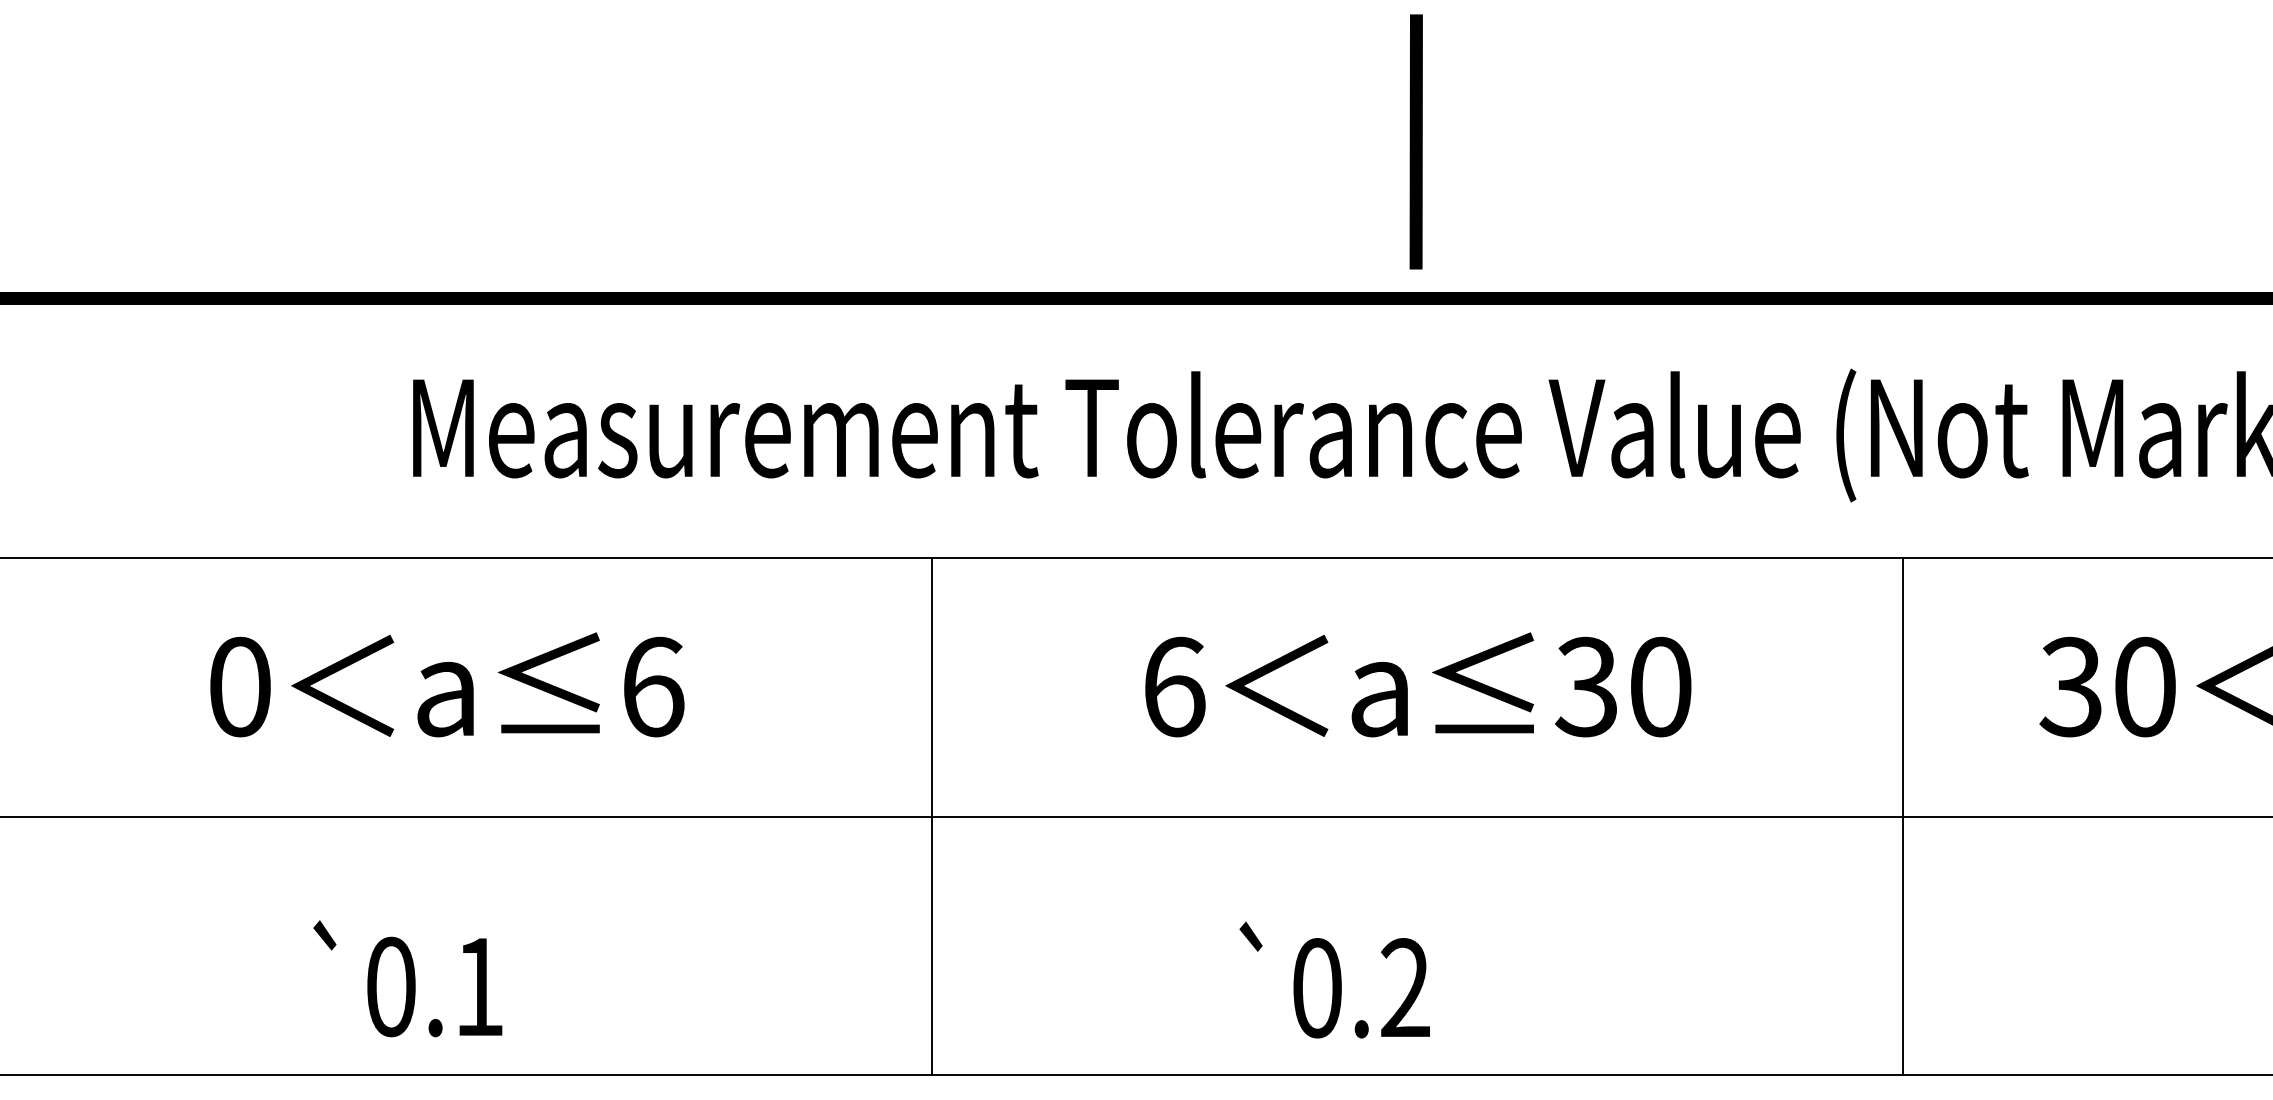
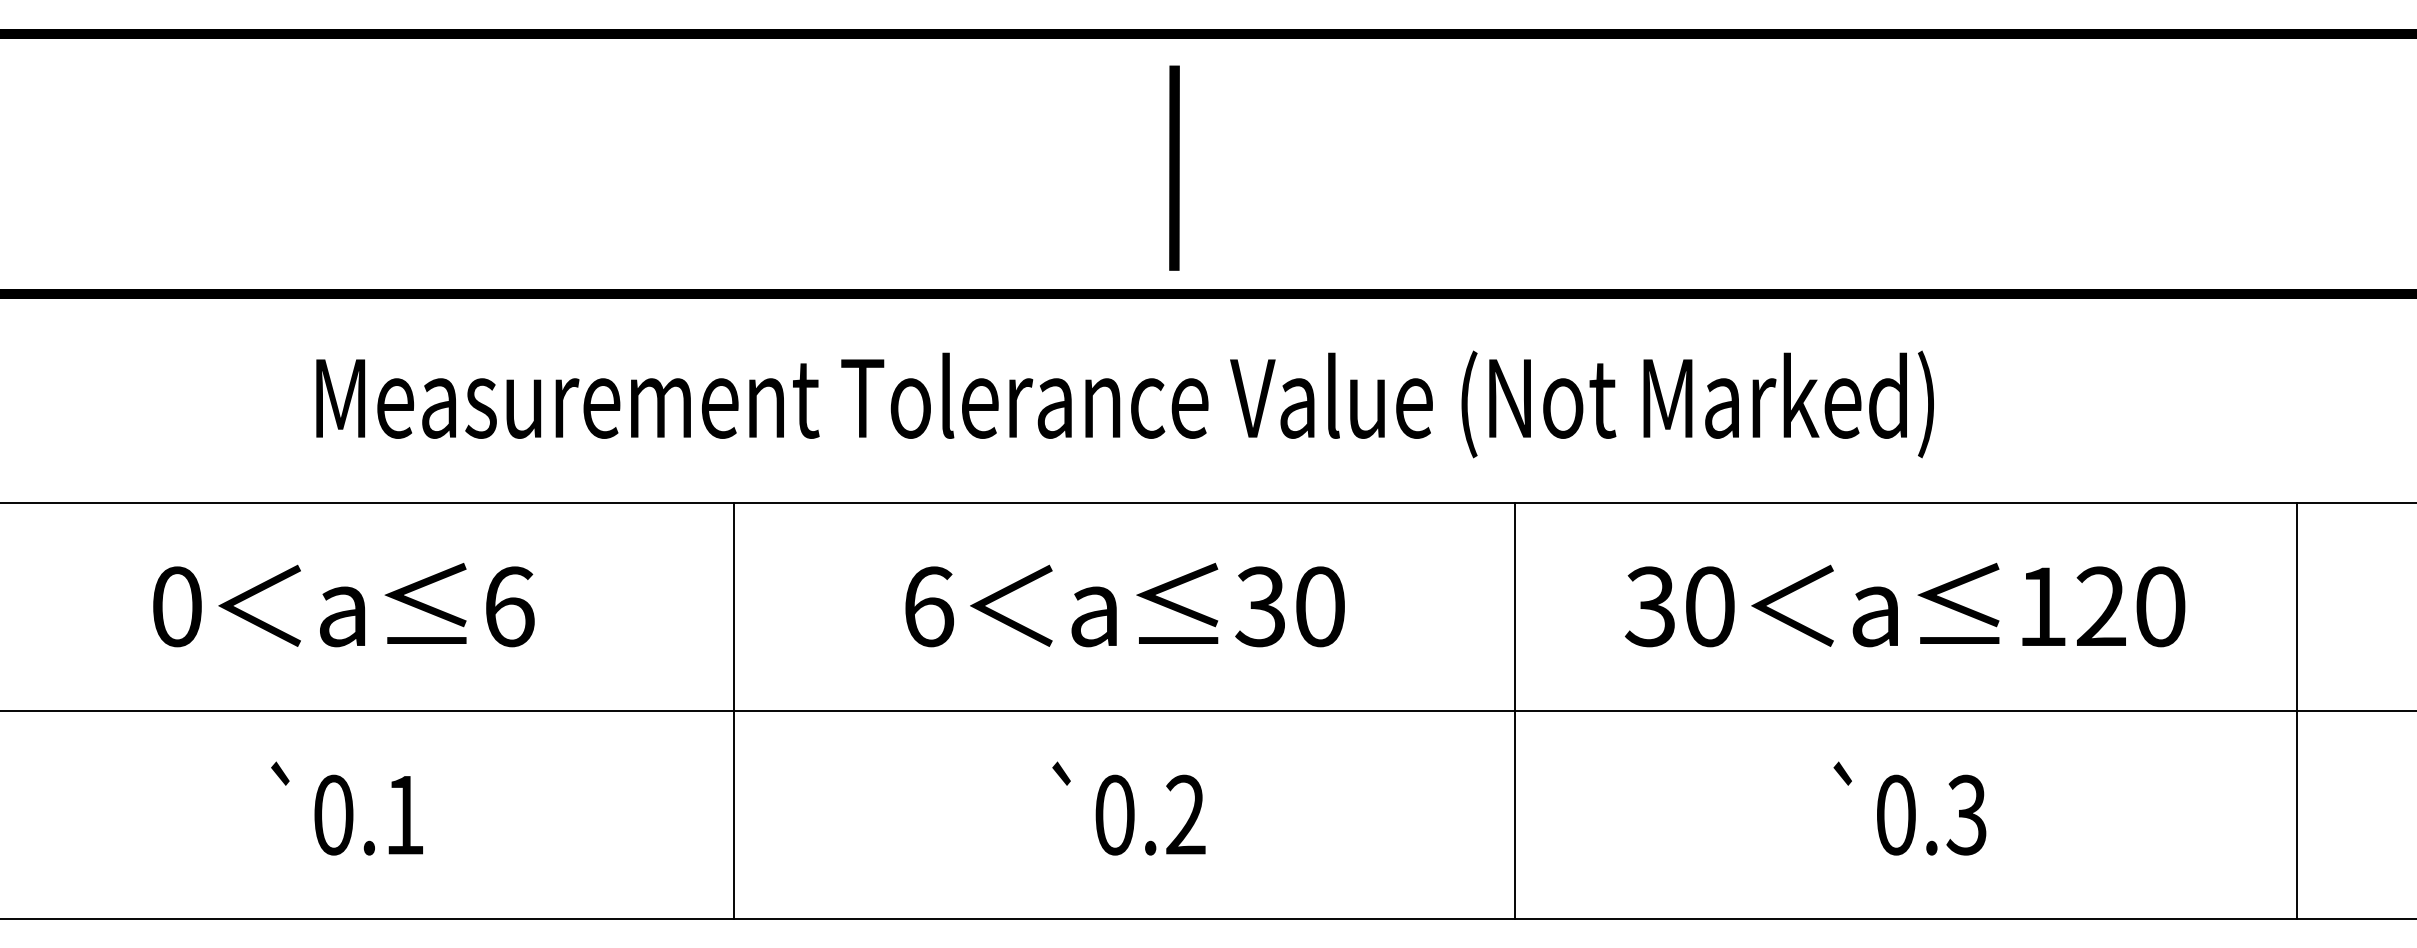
line: (1416, 141) -> (1174, 167), moved
text: (407, 978) -> (346, 808), moved
text: (1334, 979) -> (1128, 808), moved

